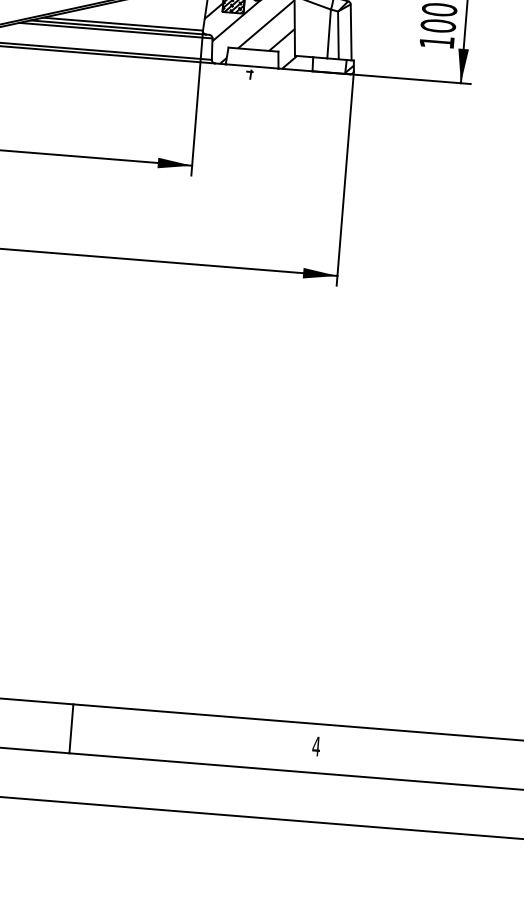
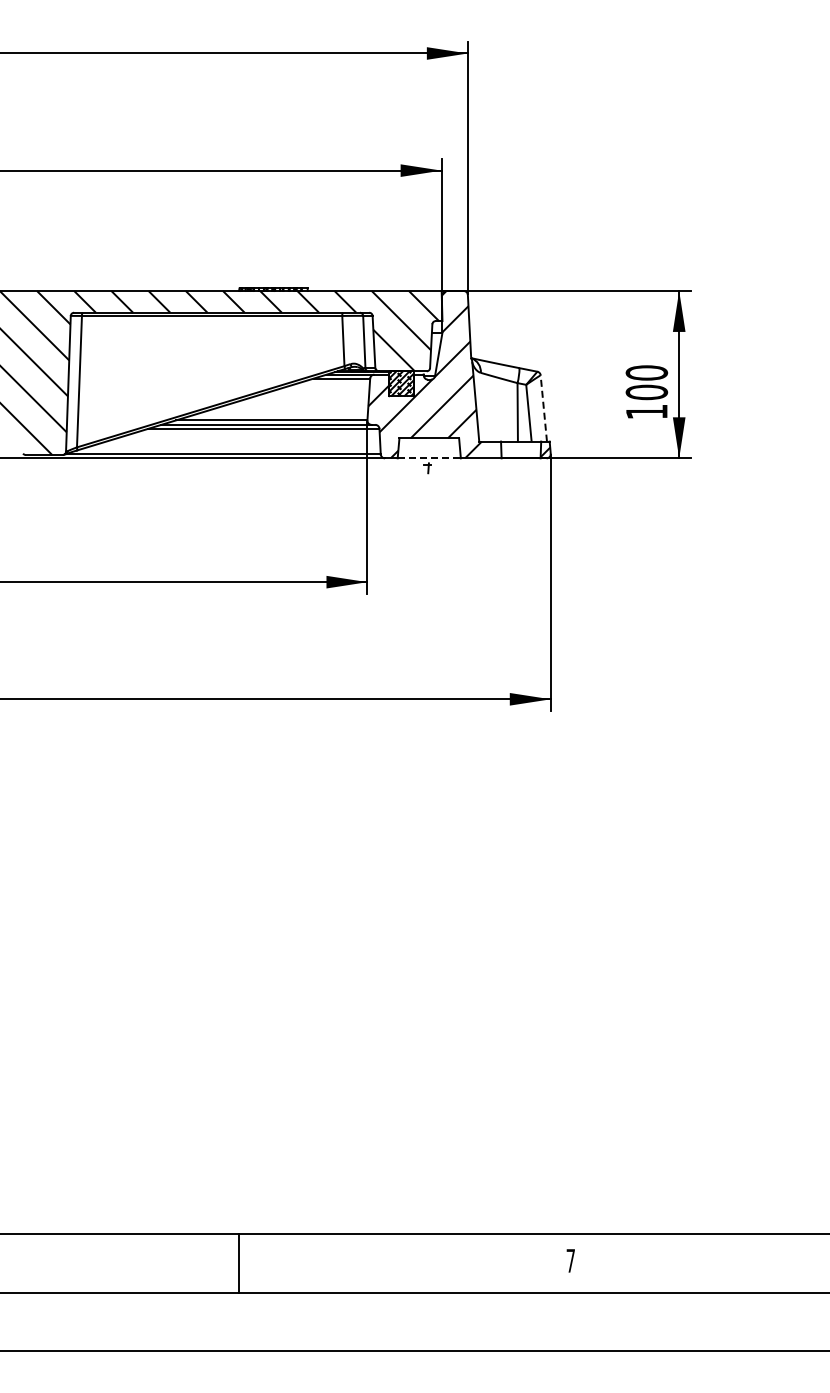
line: (350, 32) -> (543, 408), solid -> dashed
line: (252, 66) -> (429, 458), solid -> dashed
line: (71, 728) -> (238, 1263), moved
text: (316, 746) -> (570, 1260), 4 -> 7

